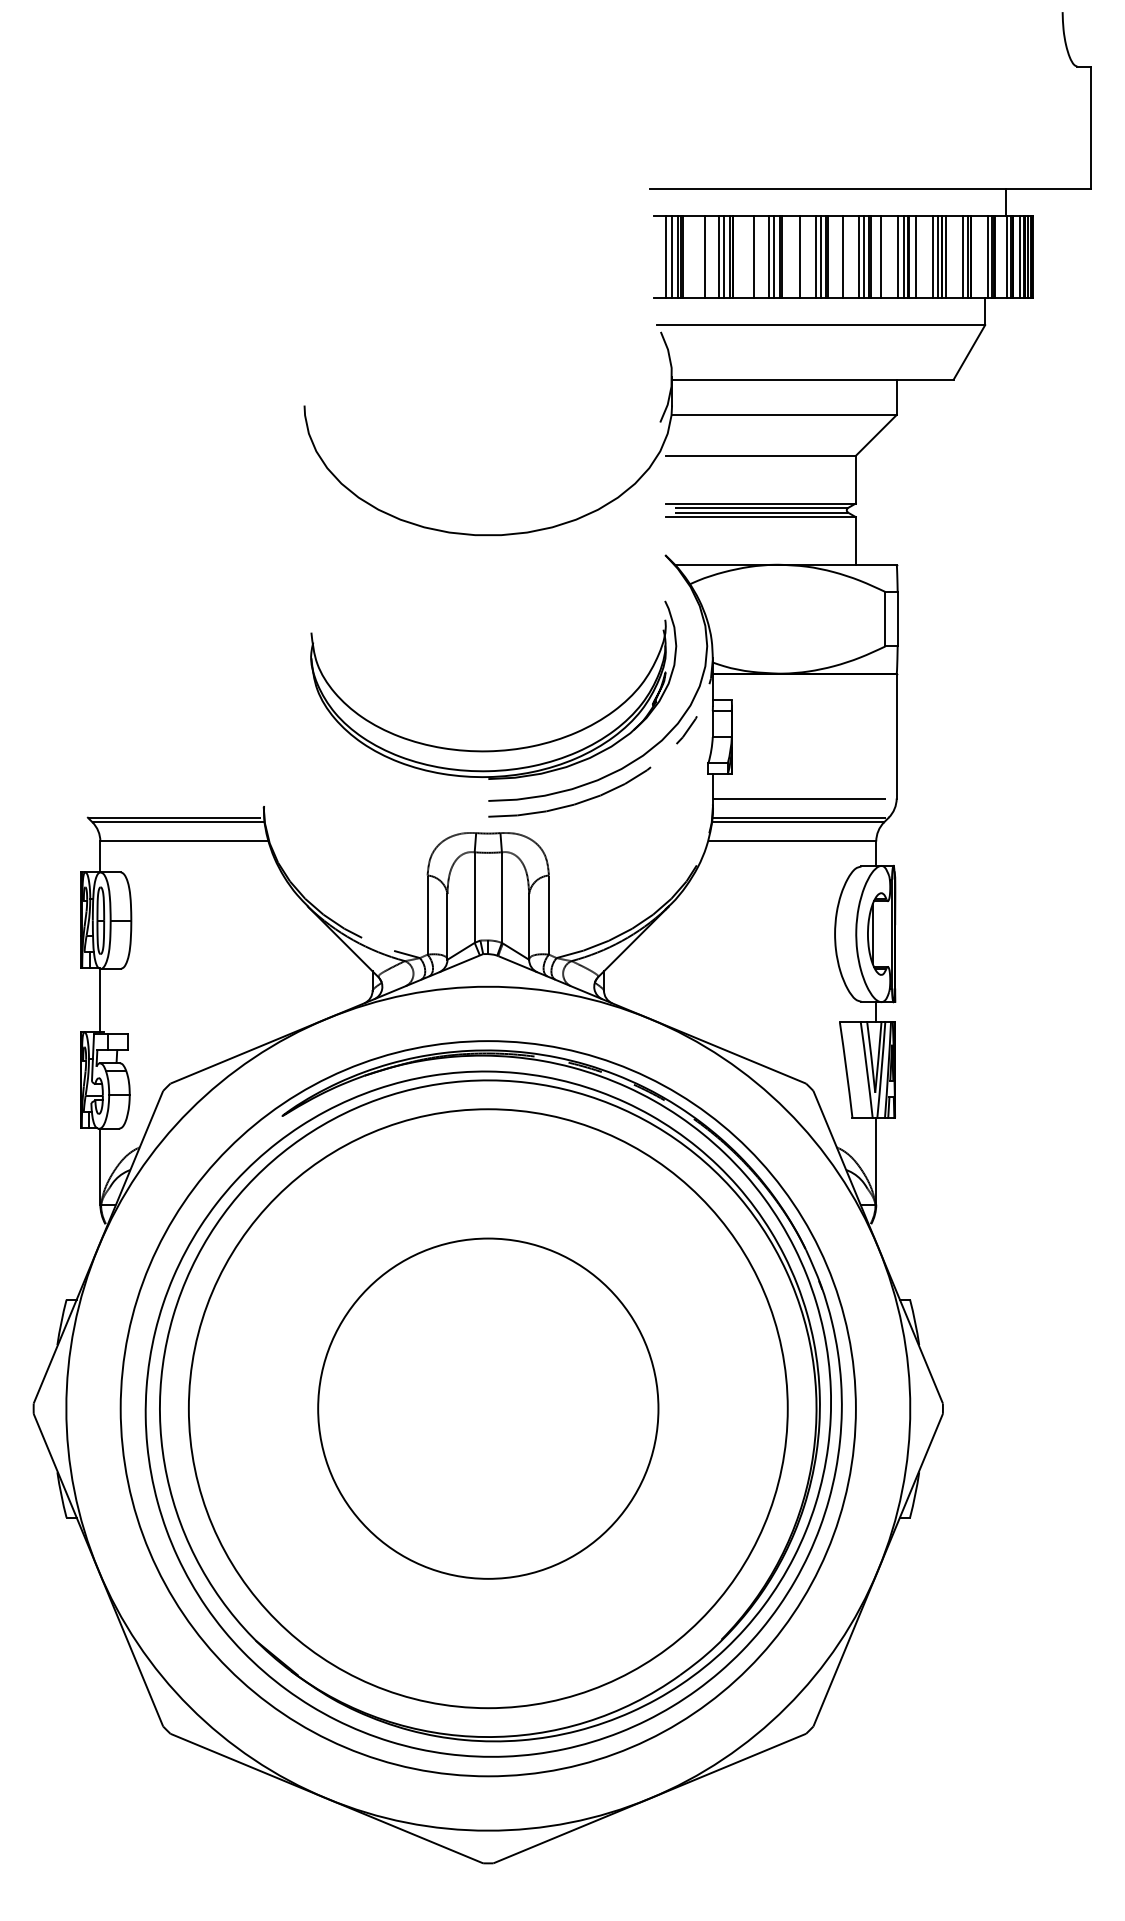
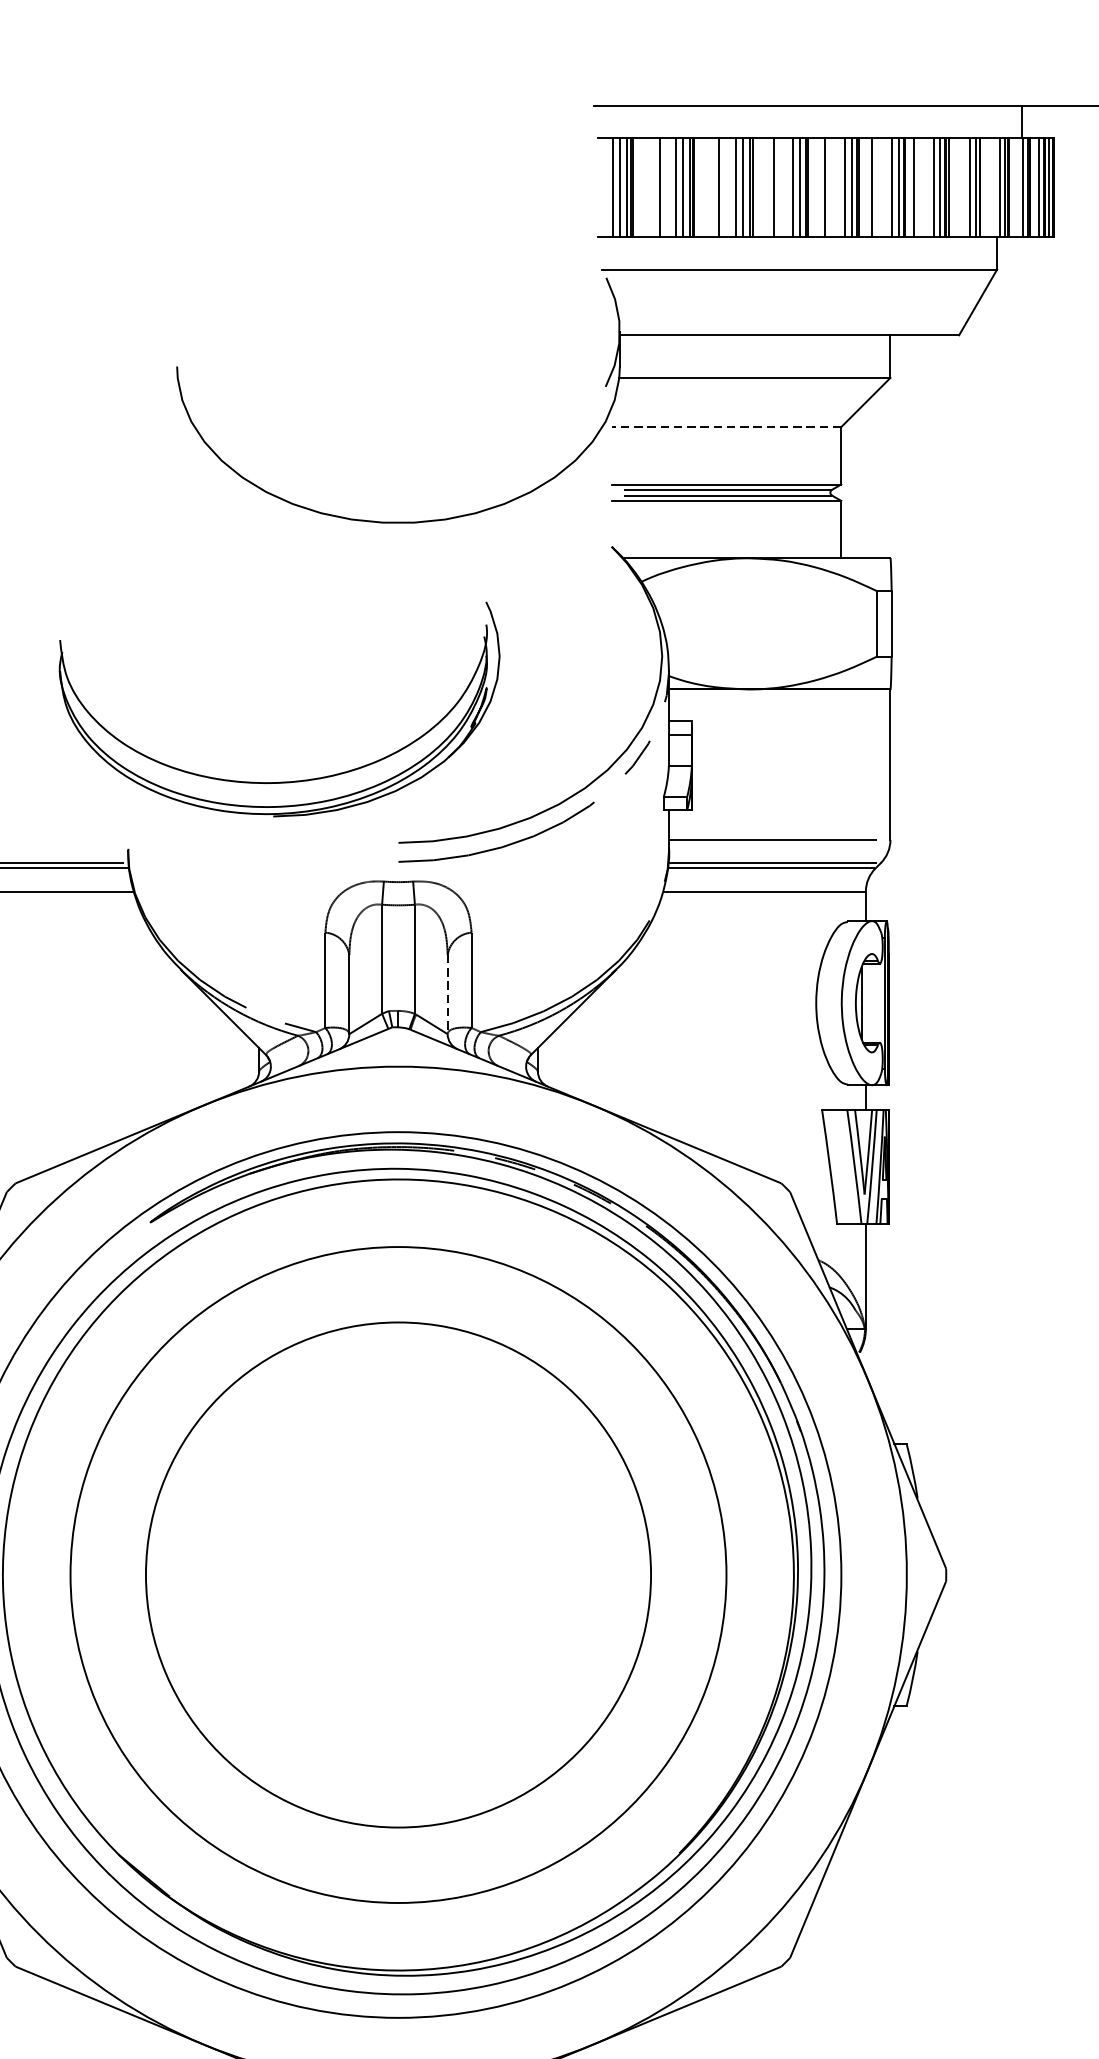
line: (760, 455) -> (726, 426), solid -> dashed
part: (499, 749) -> (286, 780), moved
line: (529, 926) -> (448, 994), solid -> dashed
circle: (487, 1408) -> (397, 1574), size x0.7
circle: (488, 1408) -> (398, 1574), size x1.6

